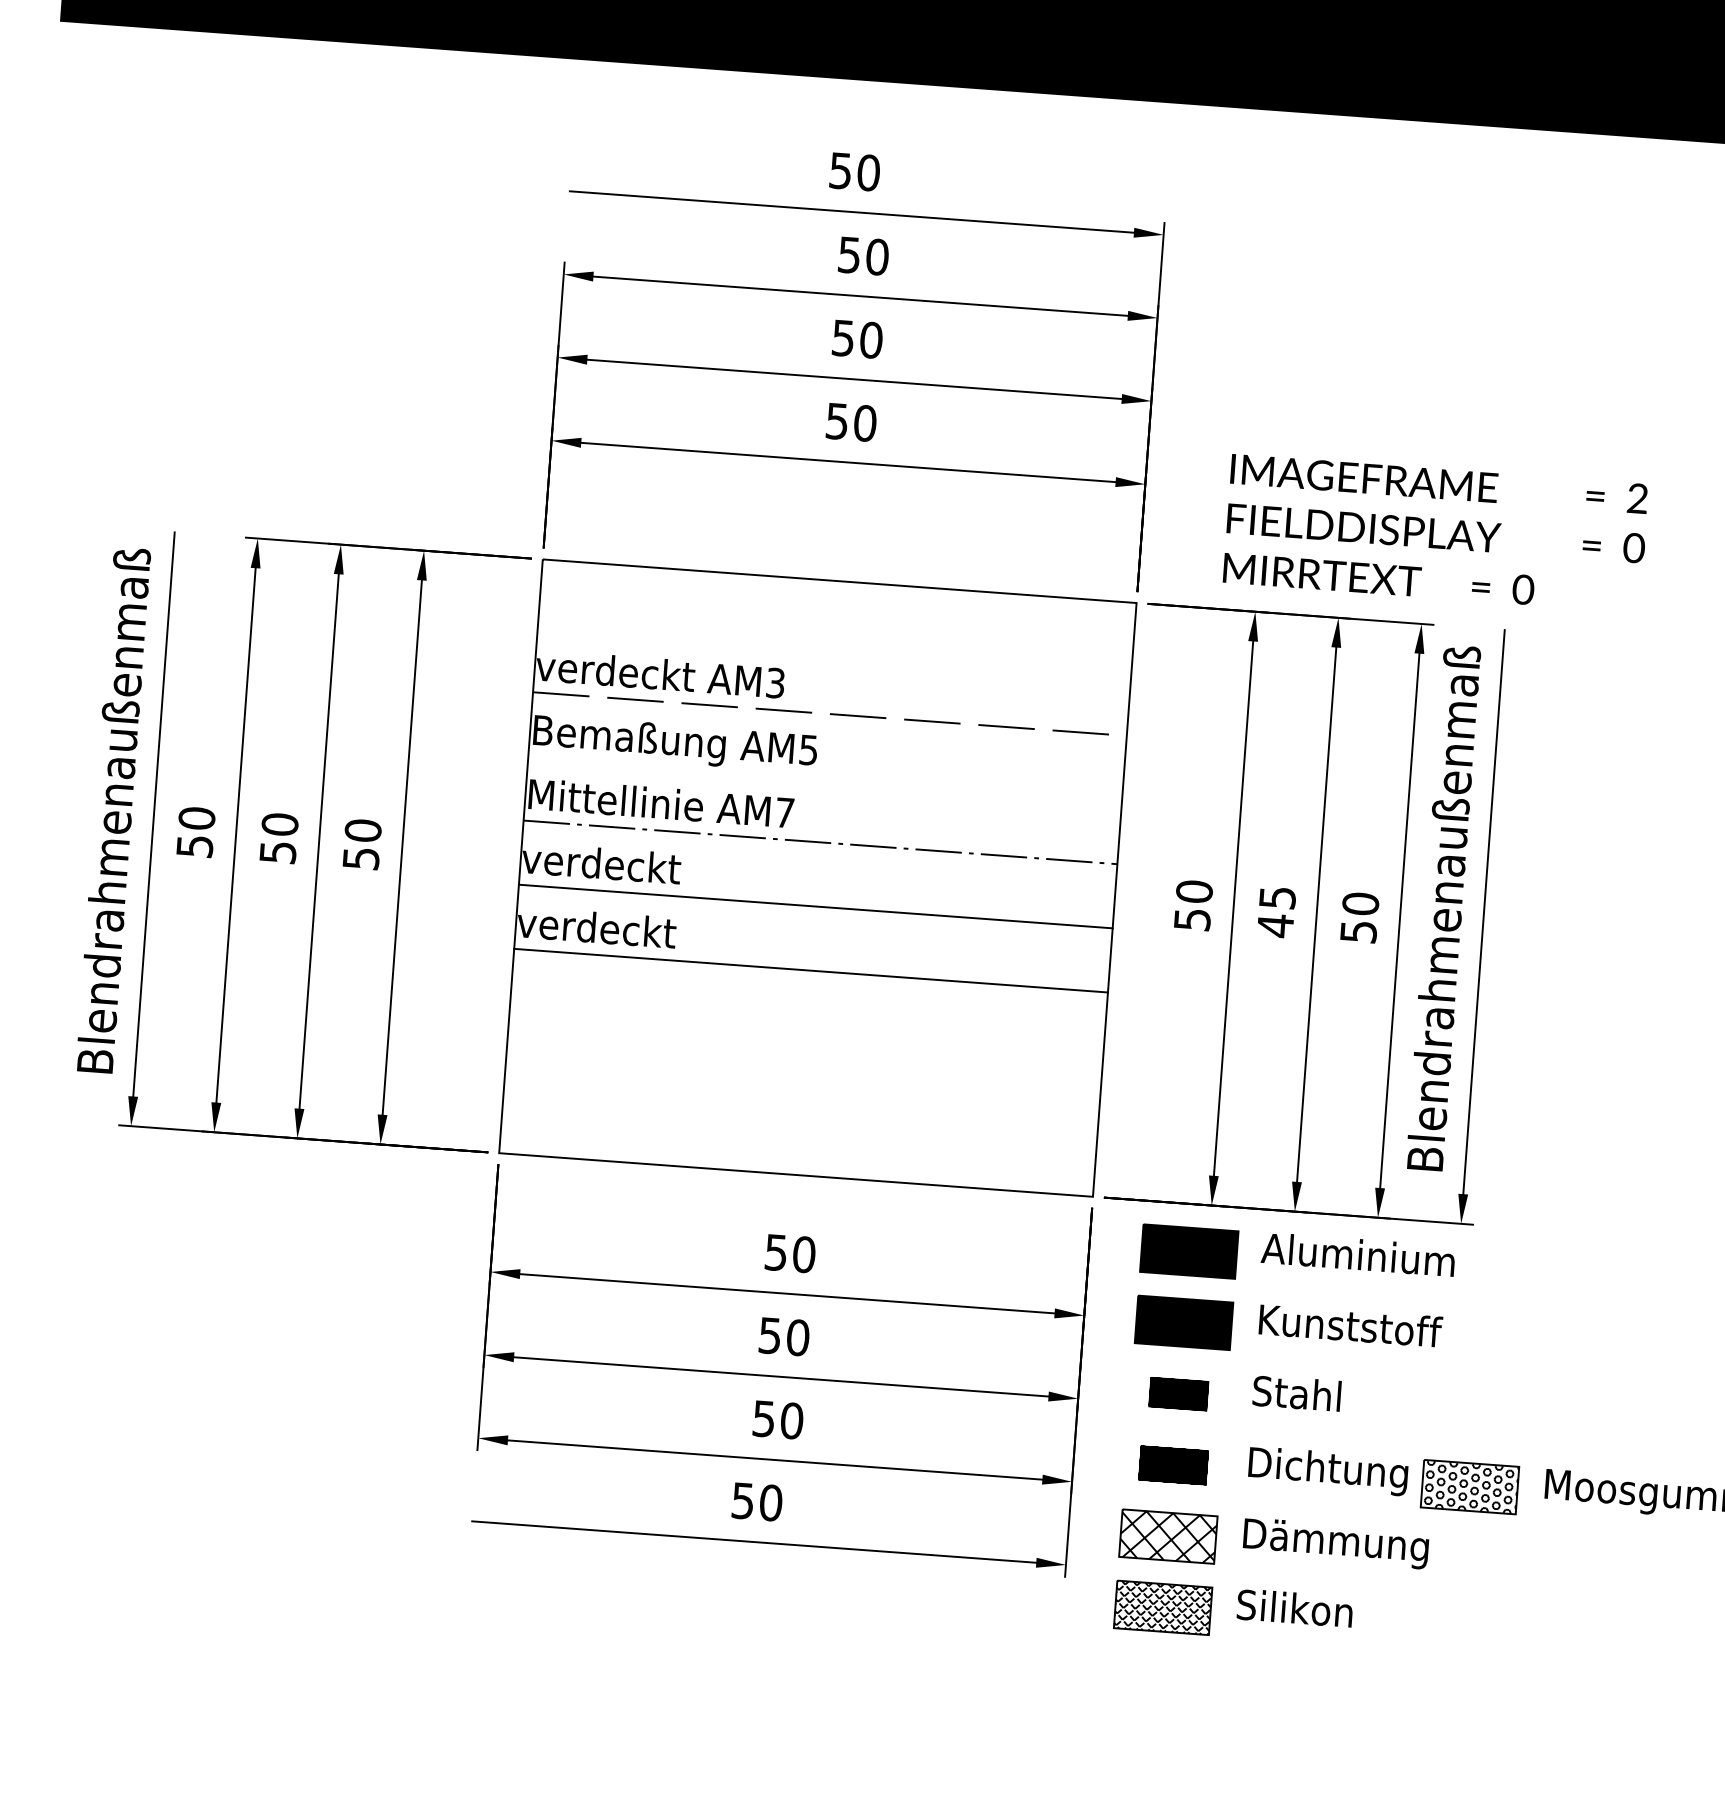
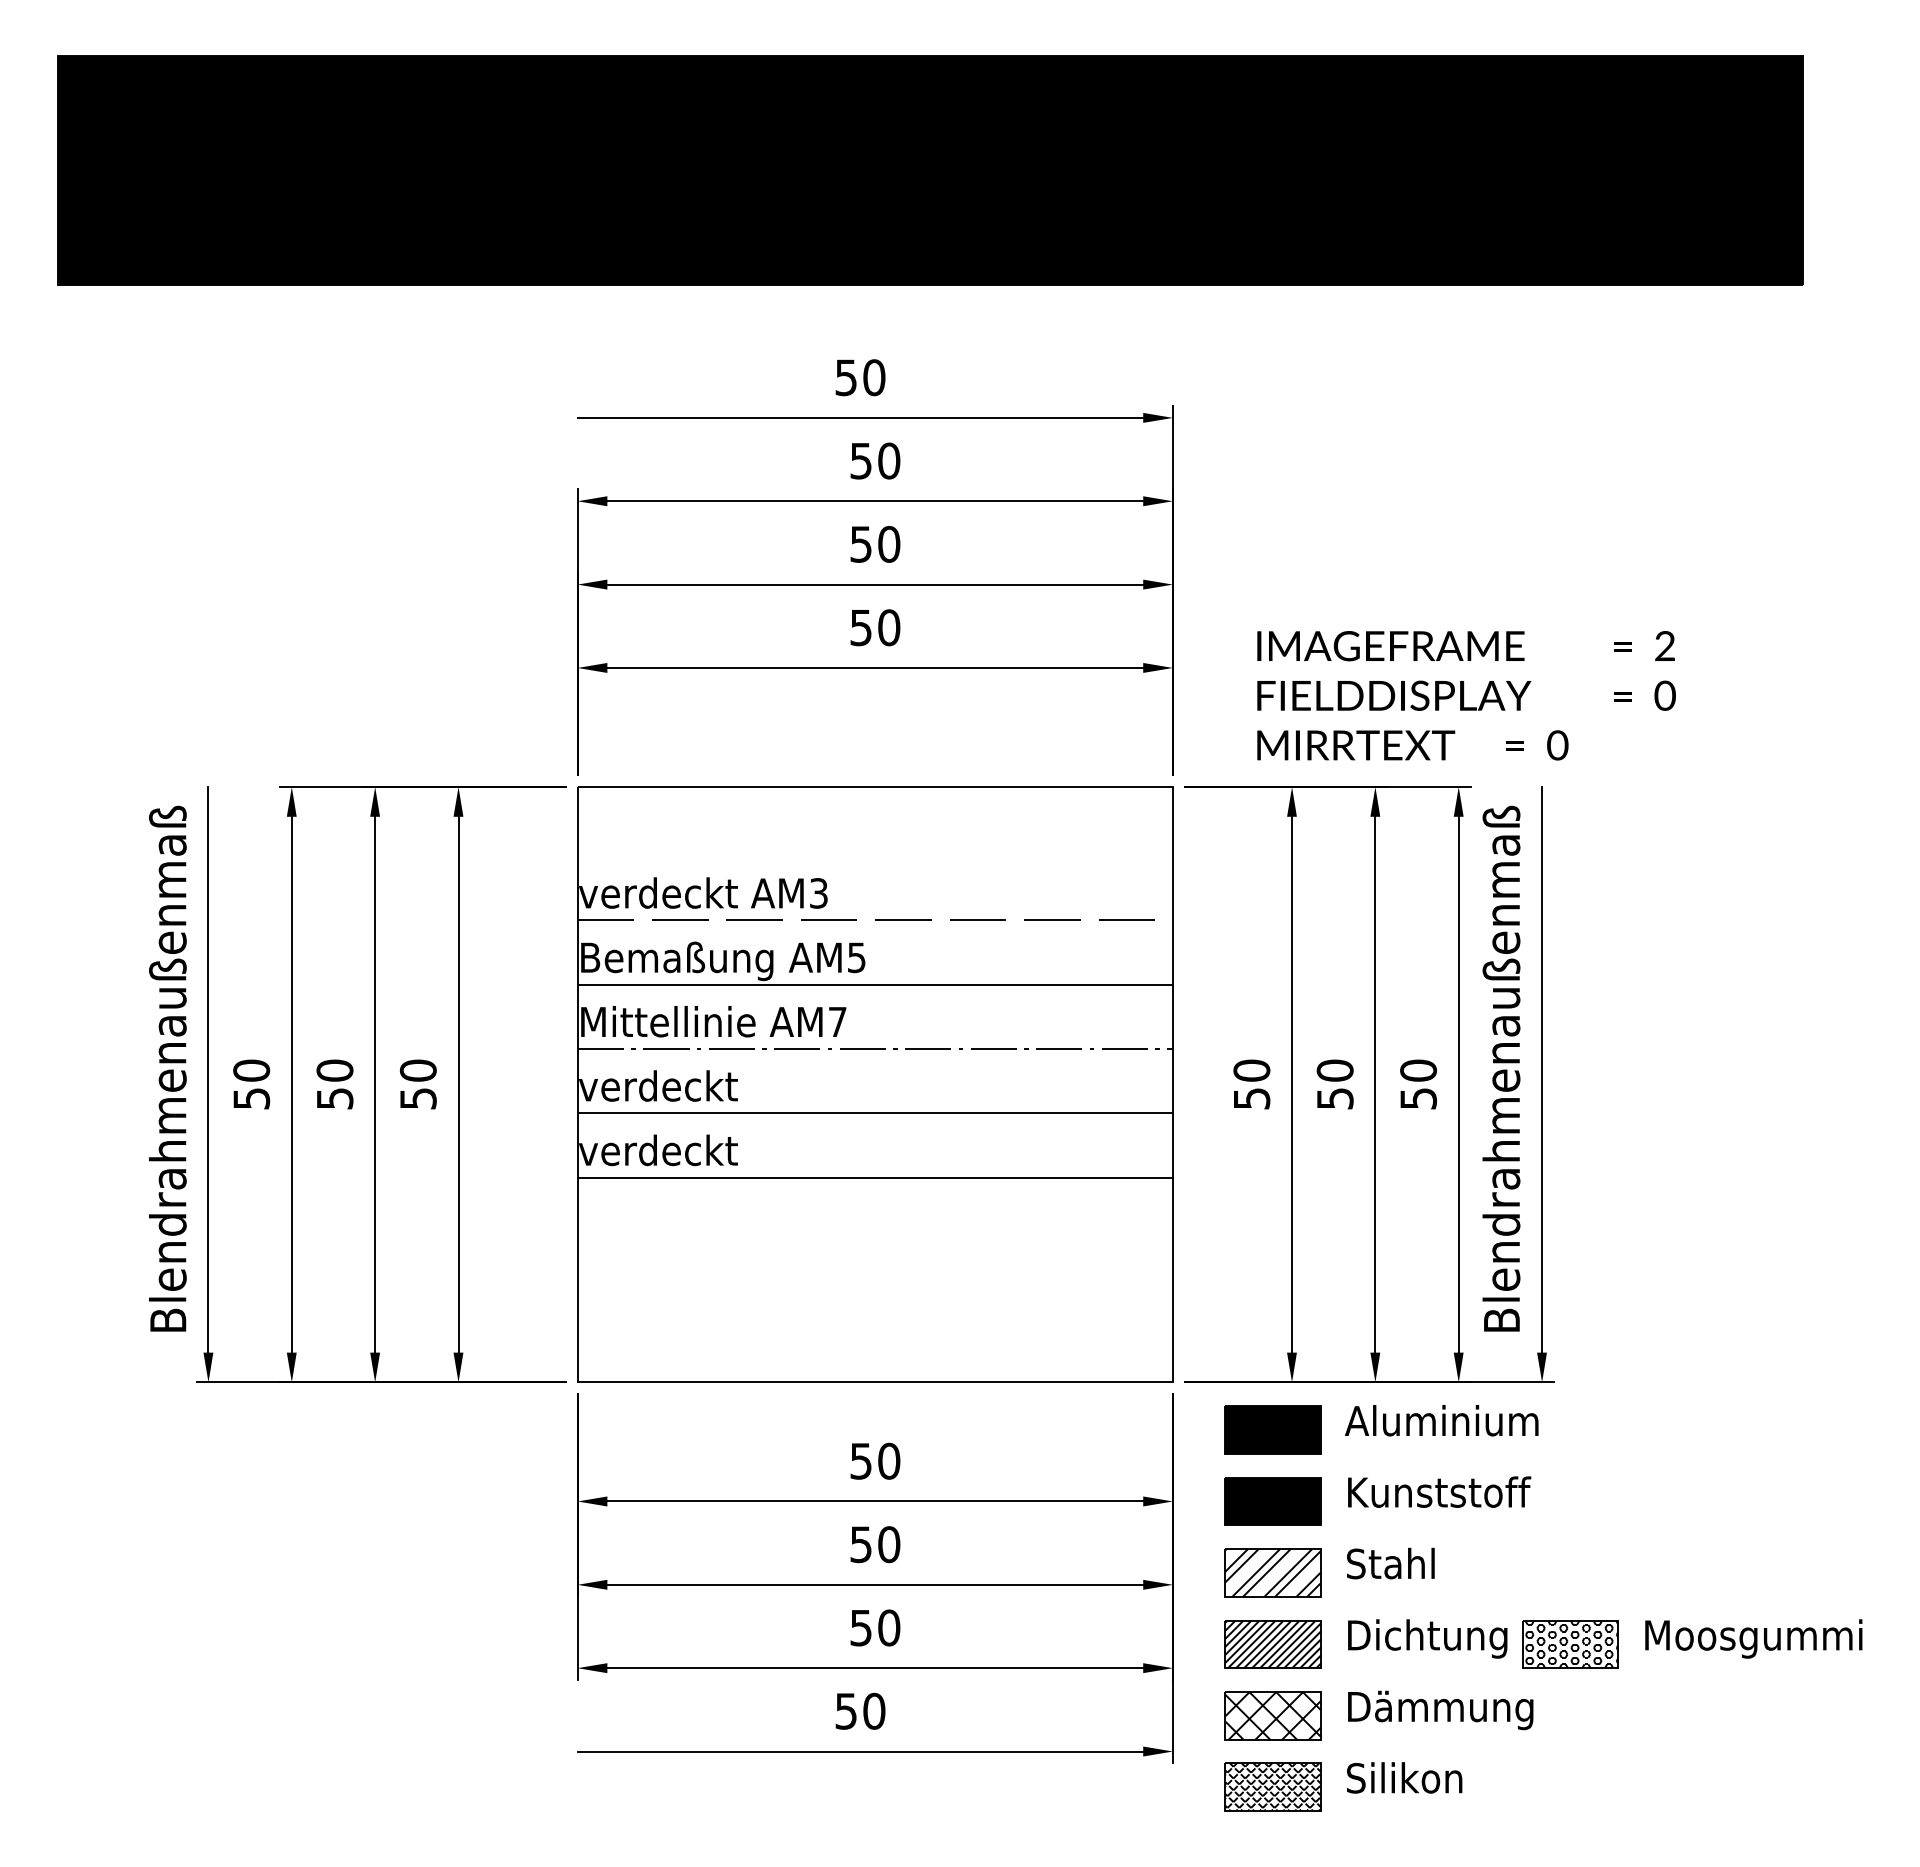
line: (824, 778) -> (874, 984), added
text: (1275, 911) -> (1334, 1084), 45 -> 50
part: (1178, 1393) -> (1272, 1572), size x1.67
part: (1173, 1465) -> (1272, 1644), size x1.43

